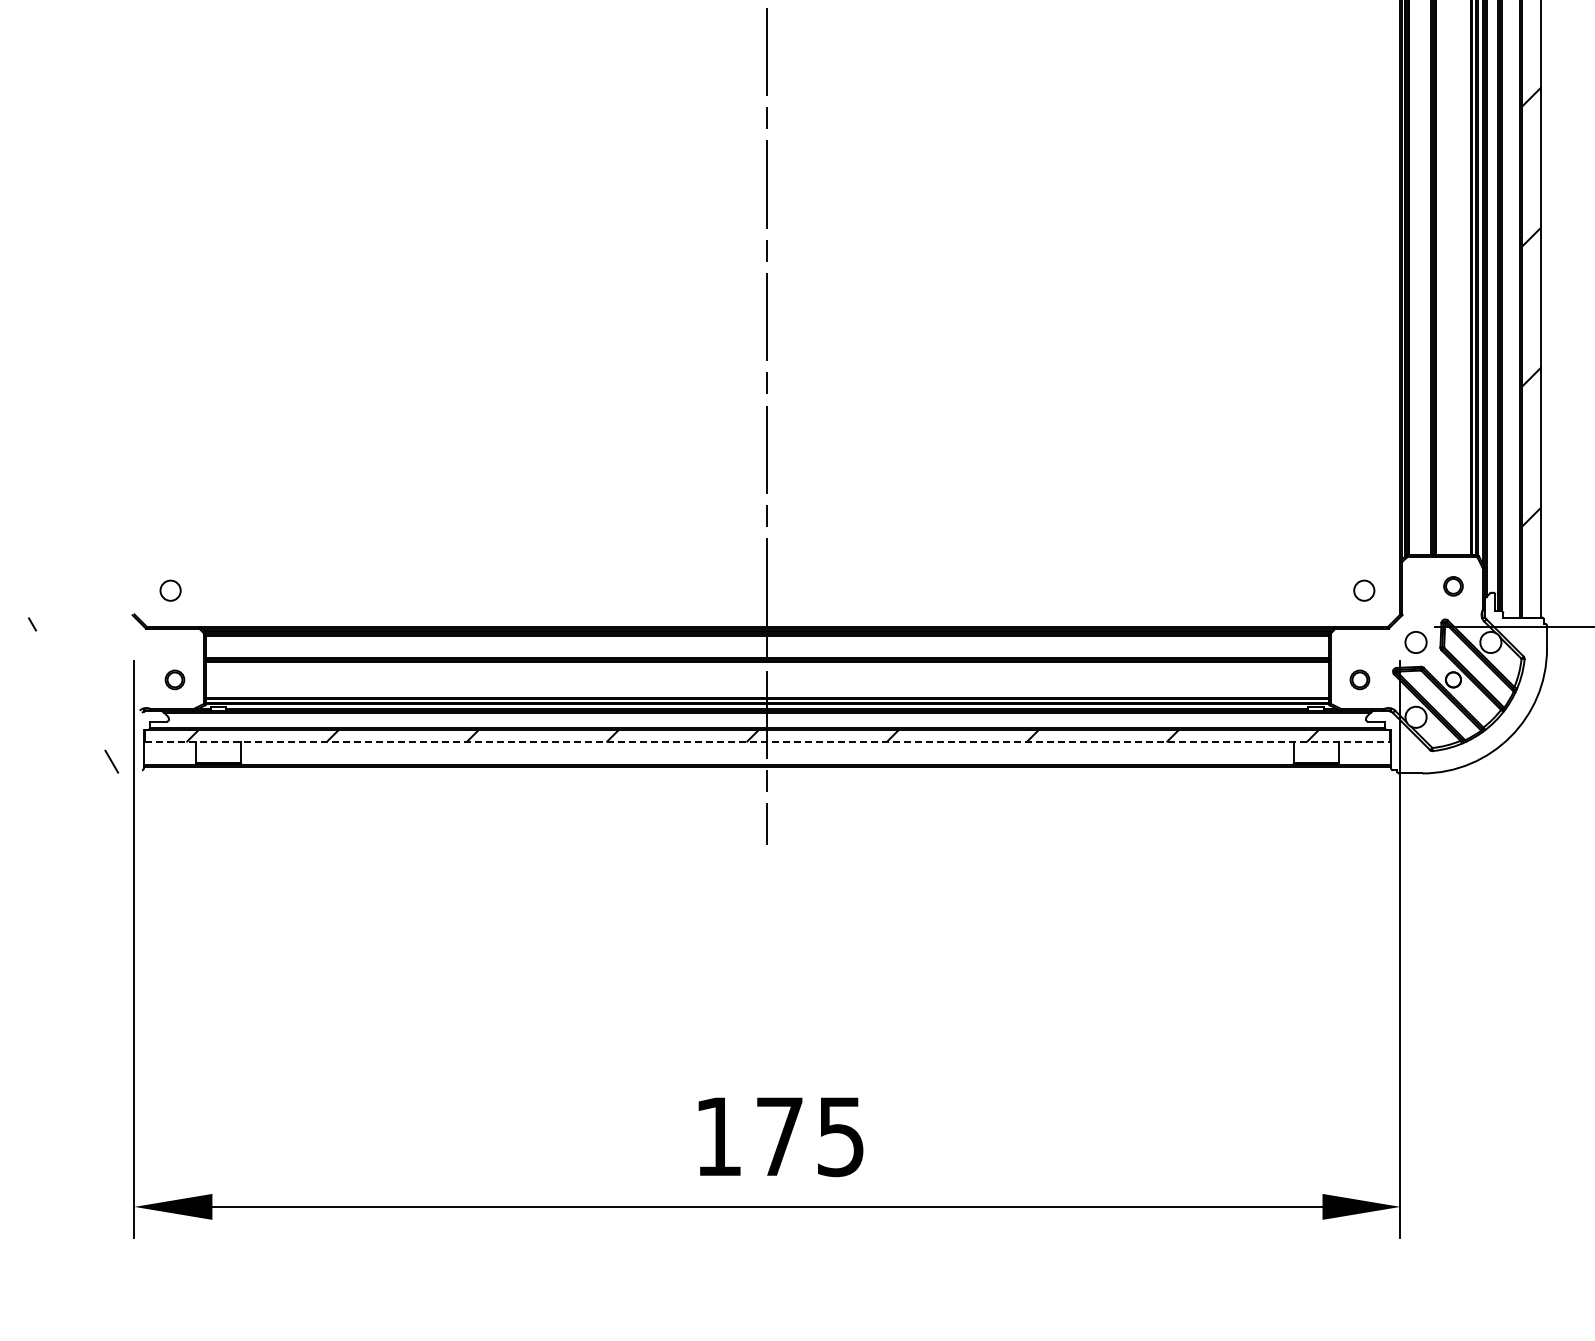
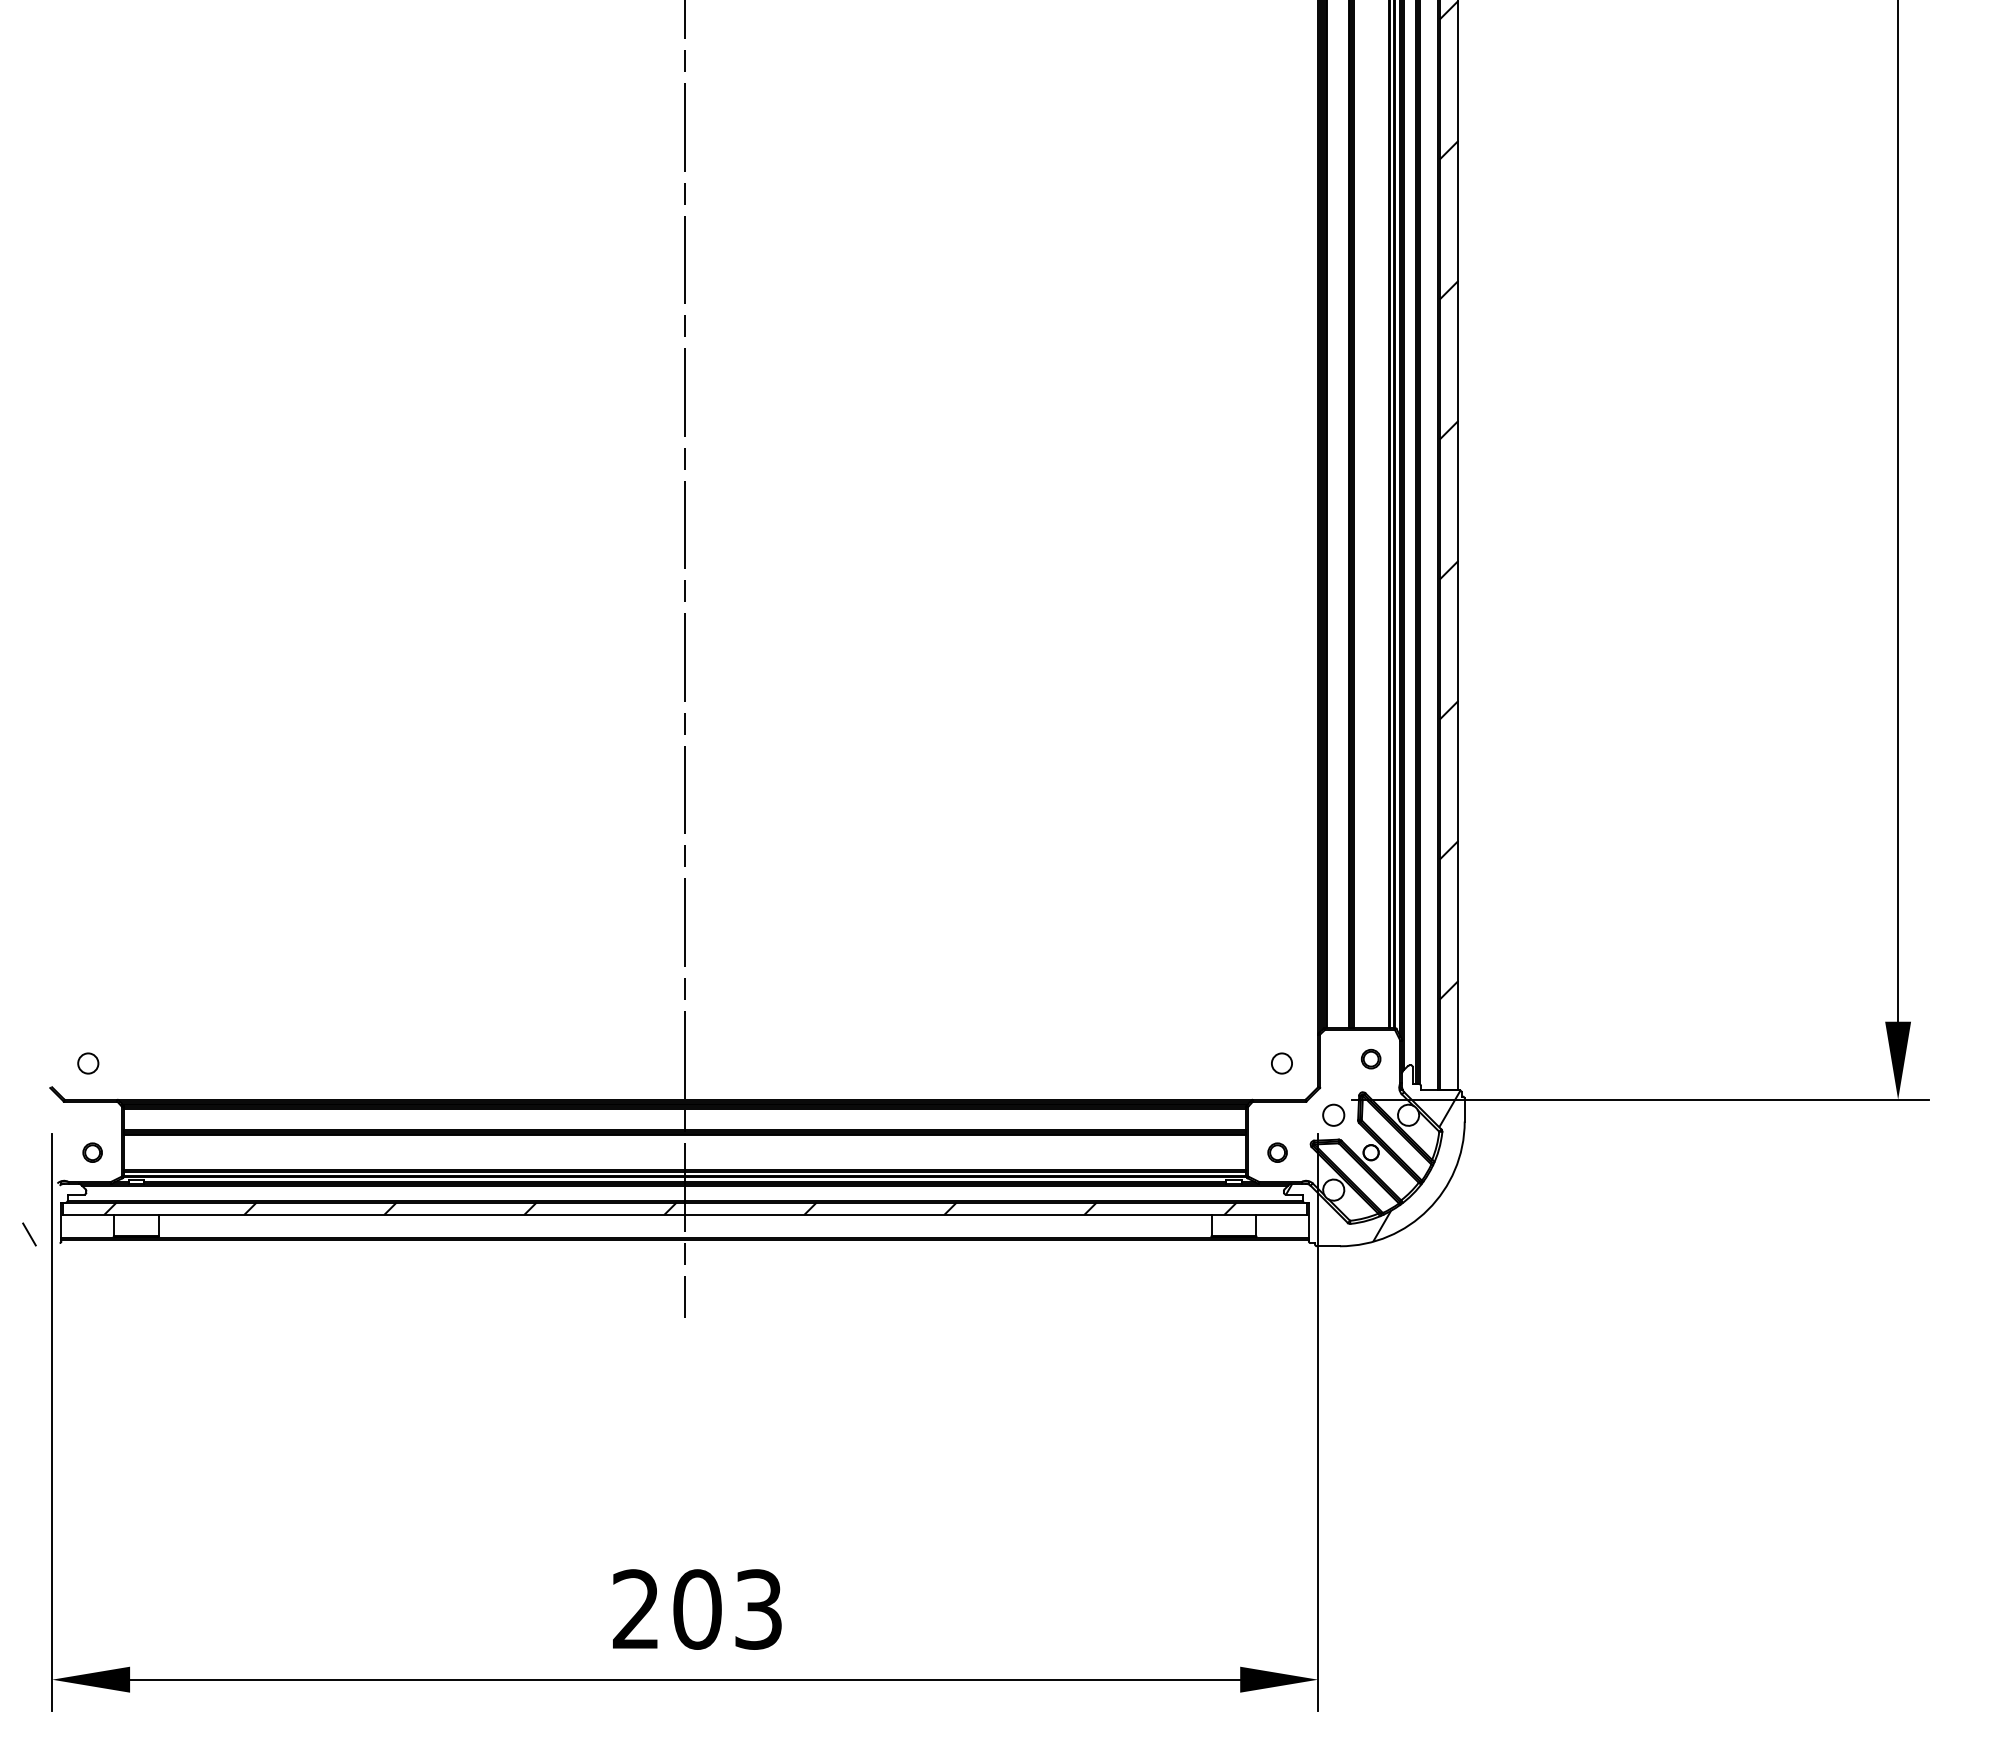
hatch: (1455, 692) -> (1373, 1165), added
line: (767, 742) -> (685, 1215), dashed -> solid
text: (779, 1136) -> (697, 1609), 175 -> 203

